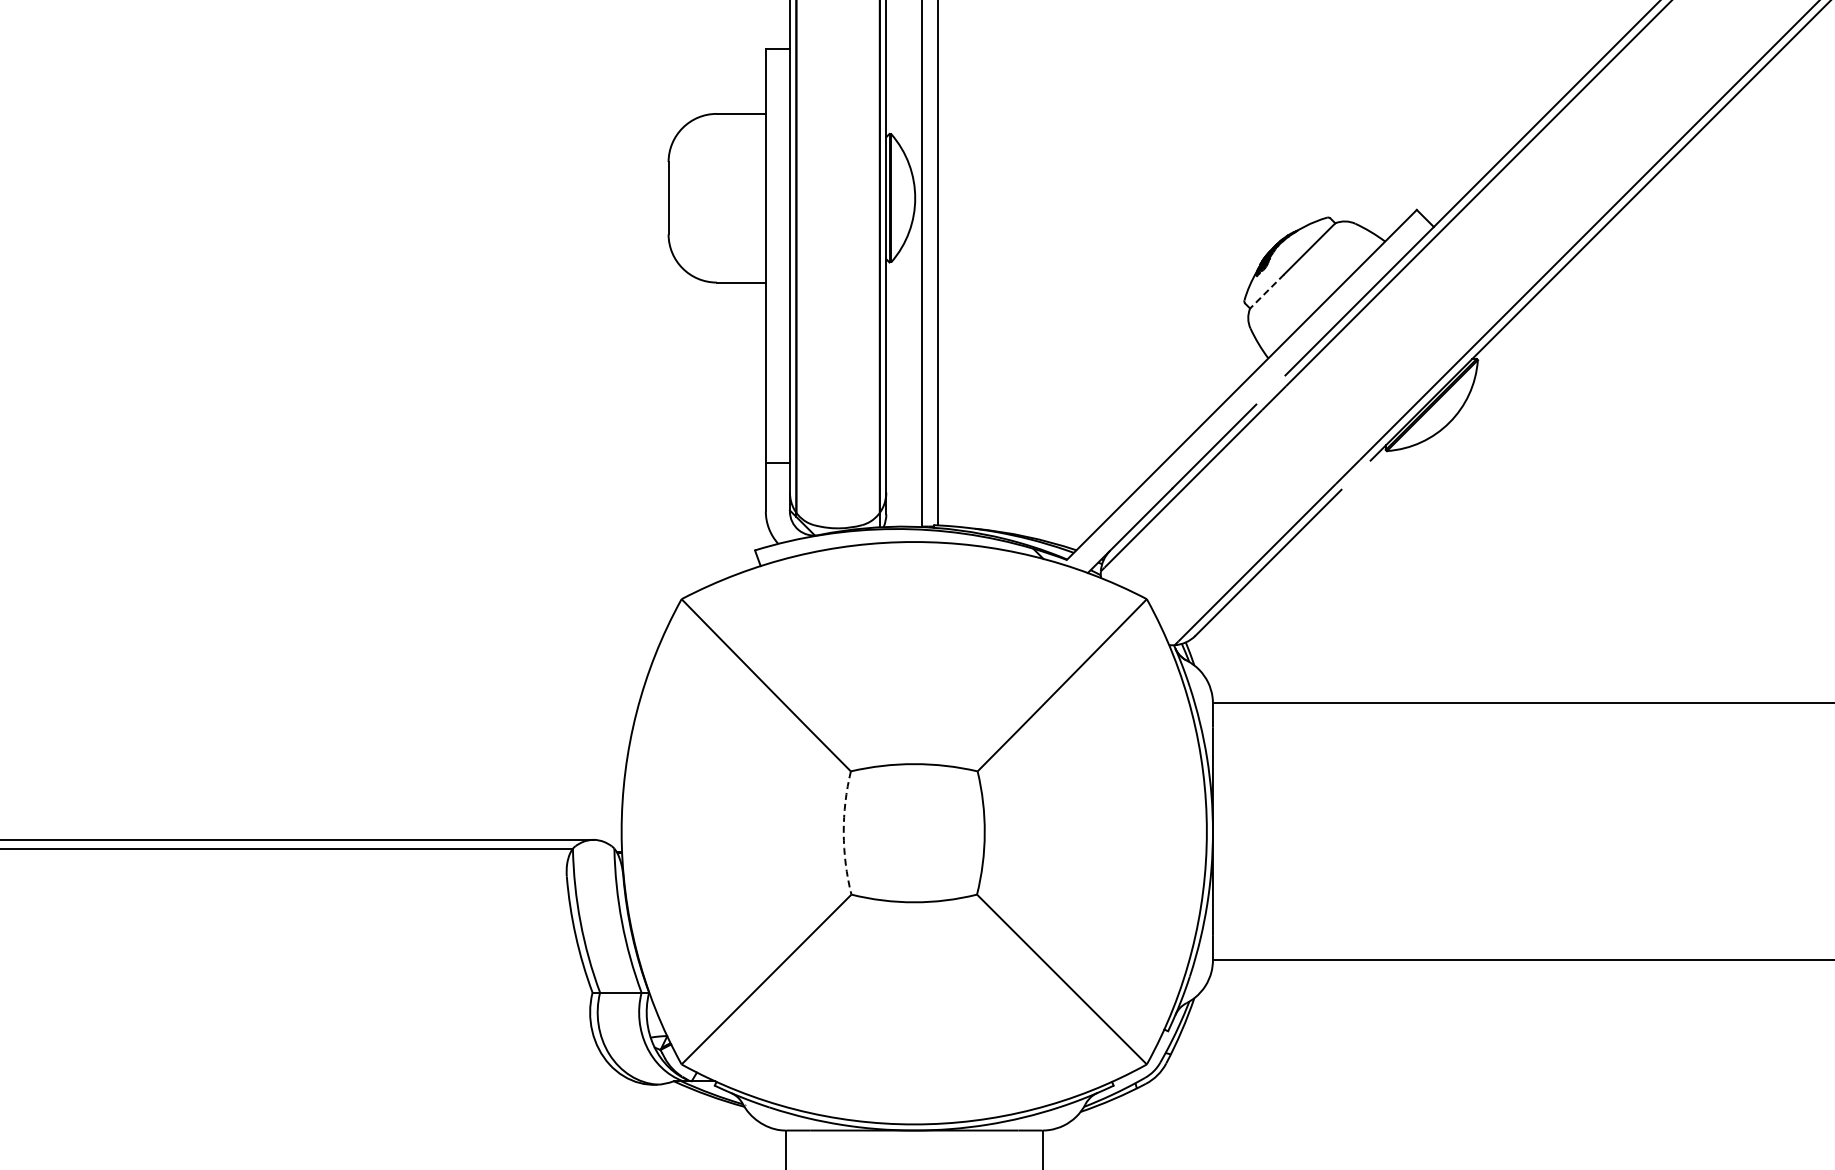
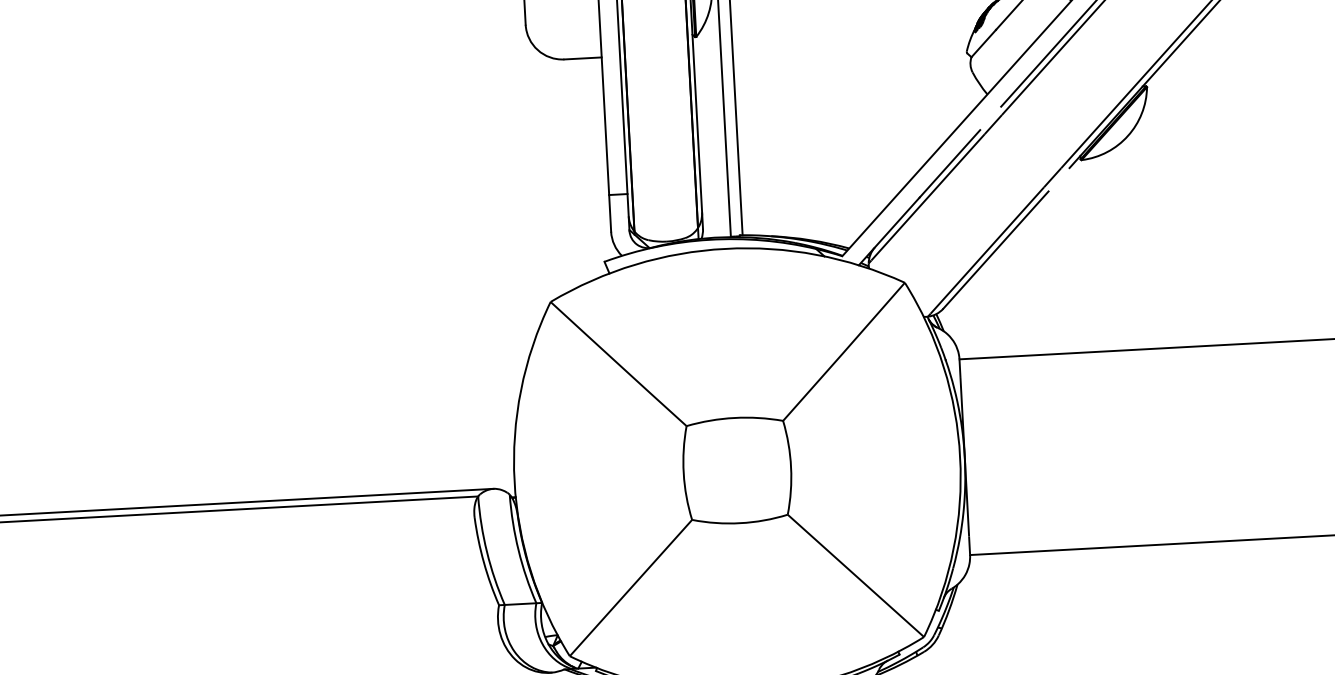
line: (1266, 291) -> (983, 43), dashed -> solid
arc: (843, 833) -> (683, 473), dashed -> solid

